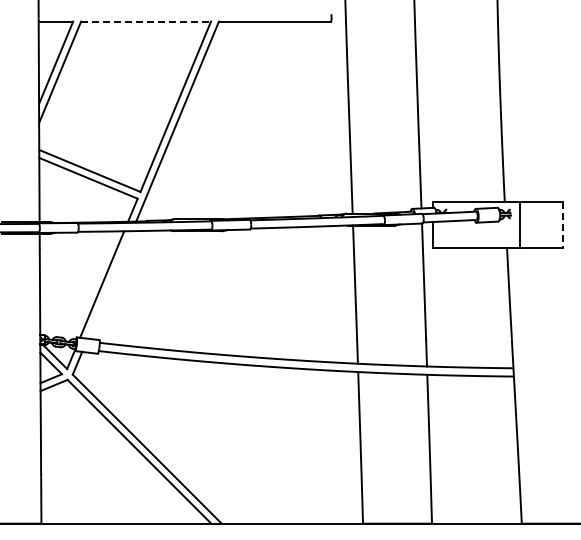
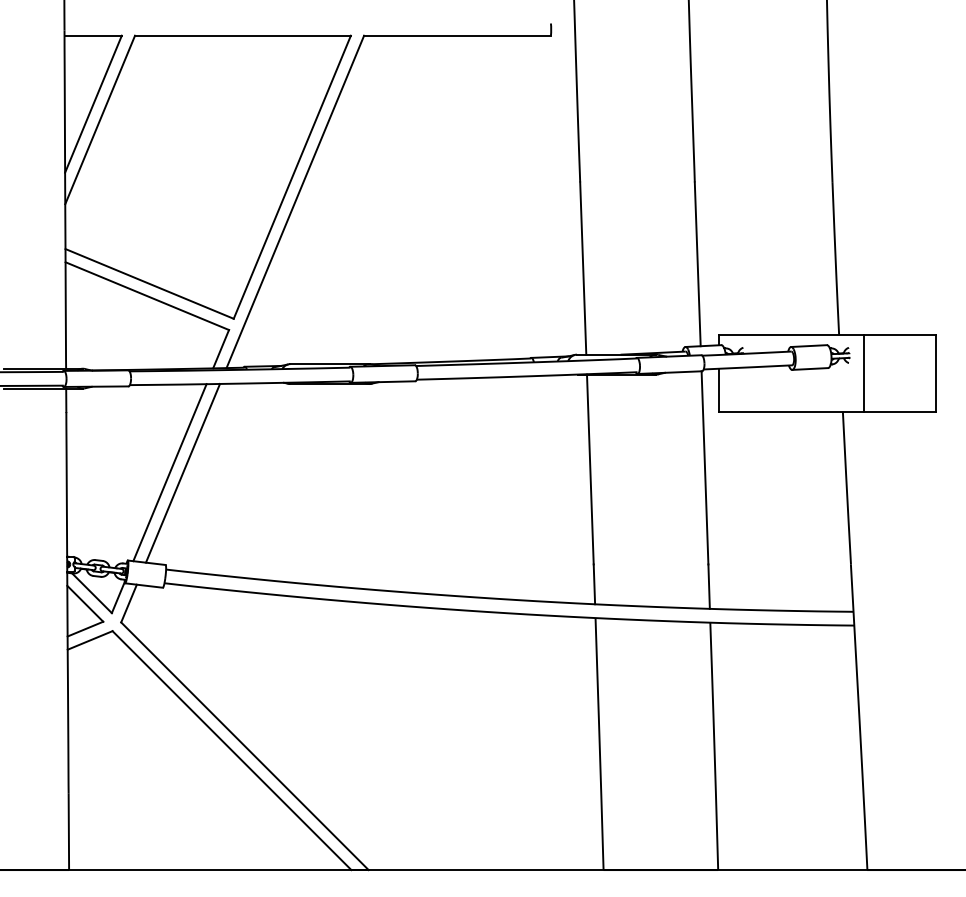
line: (146, 21) -> (243, 35), dashed -> solid
line: (563, 224) -> (936, 372), dashed -> solid
line: (109, 284) -> (182, 472), added

